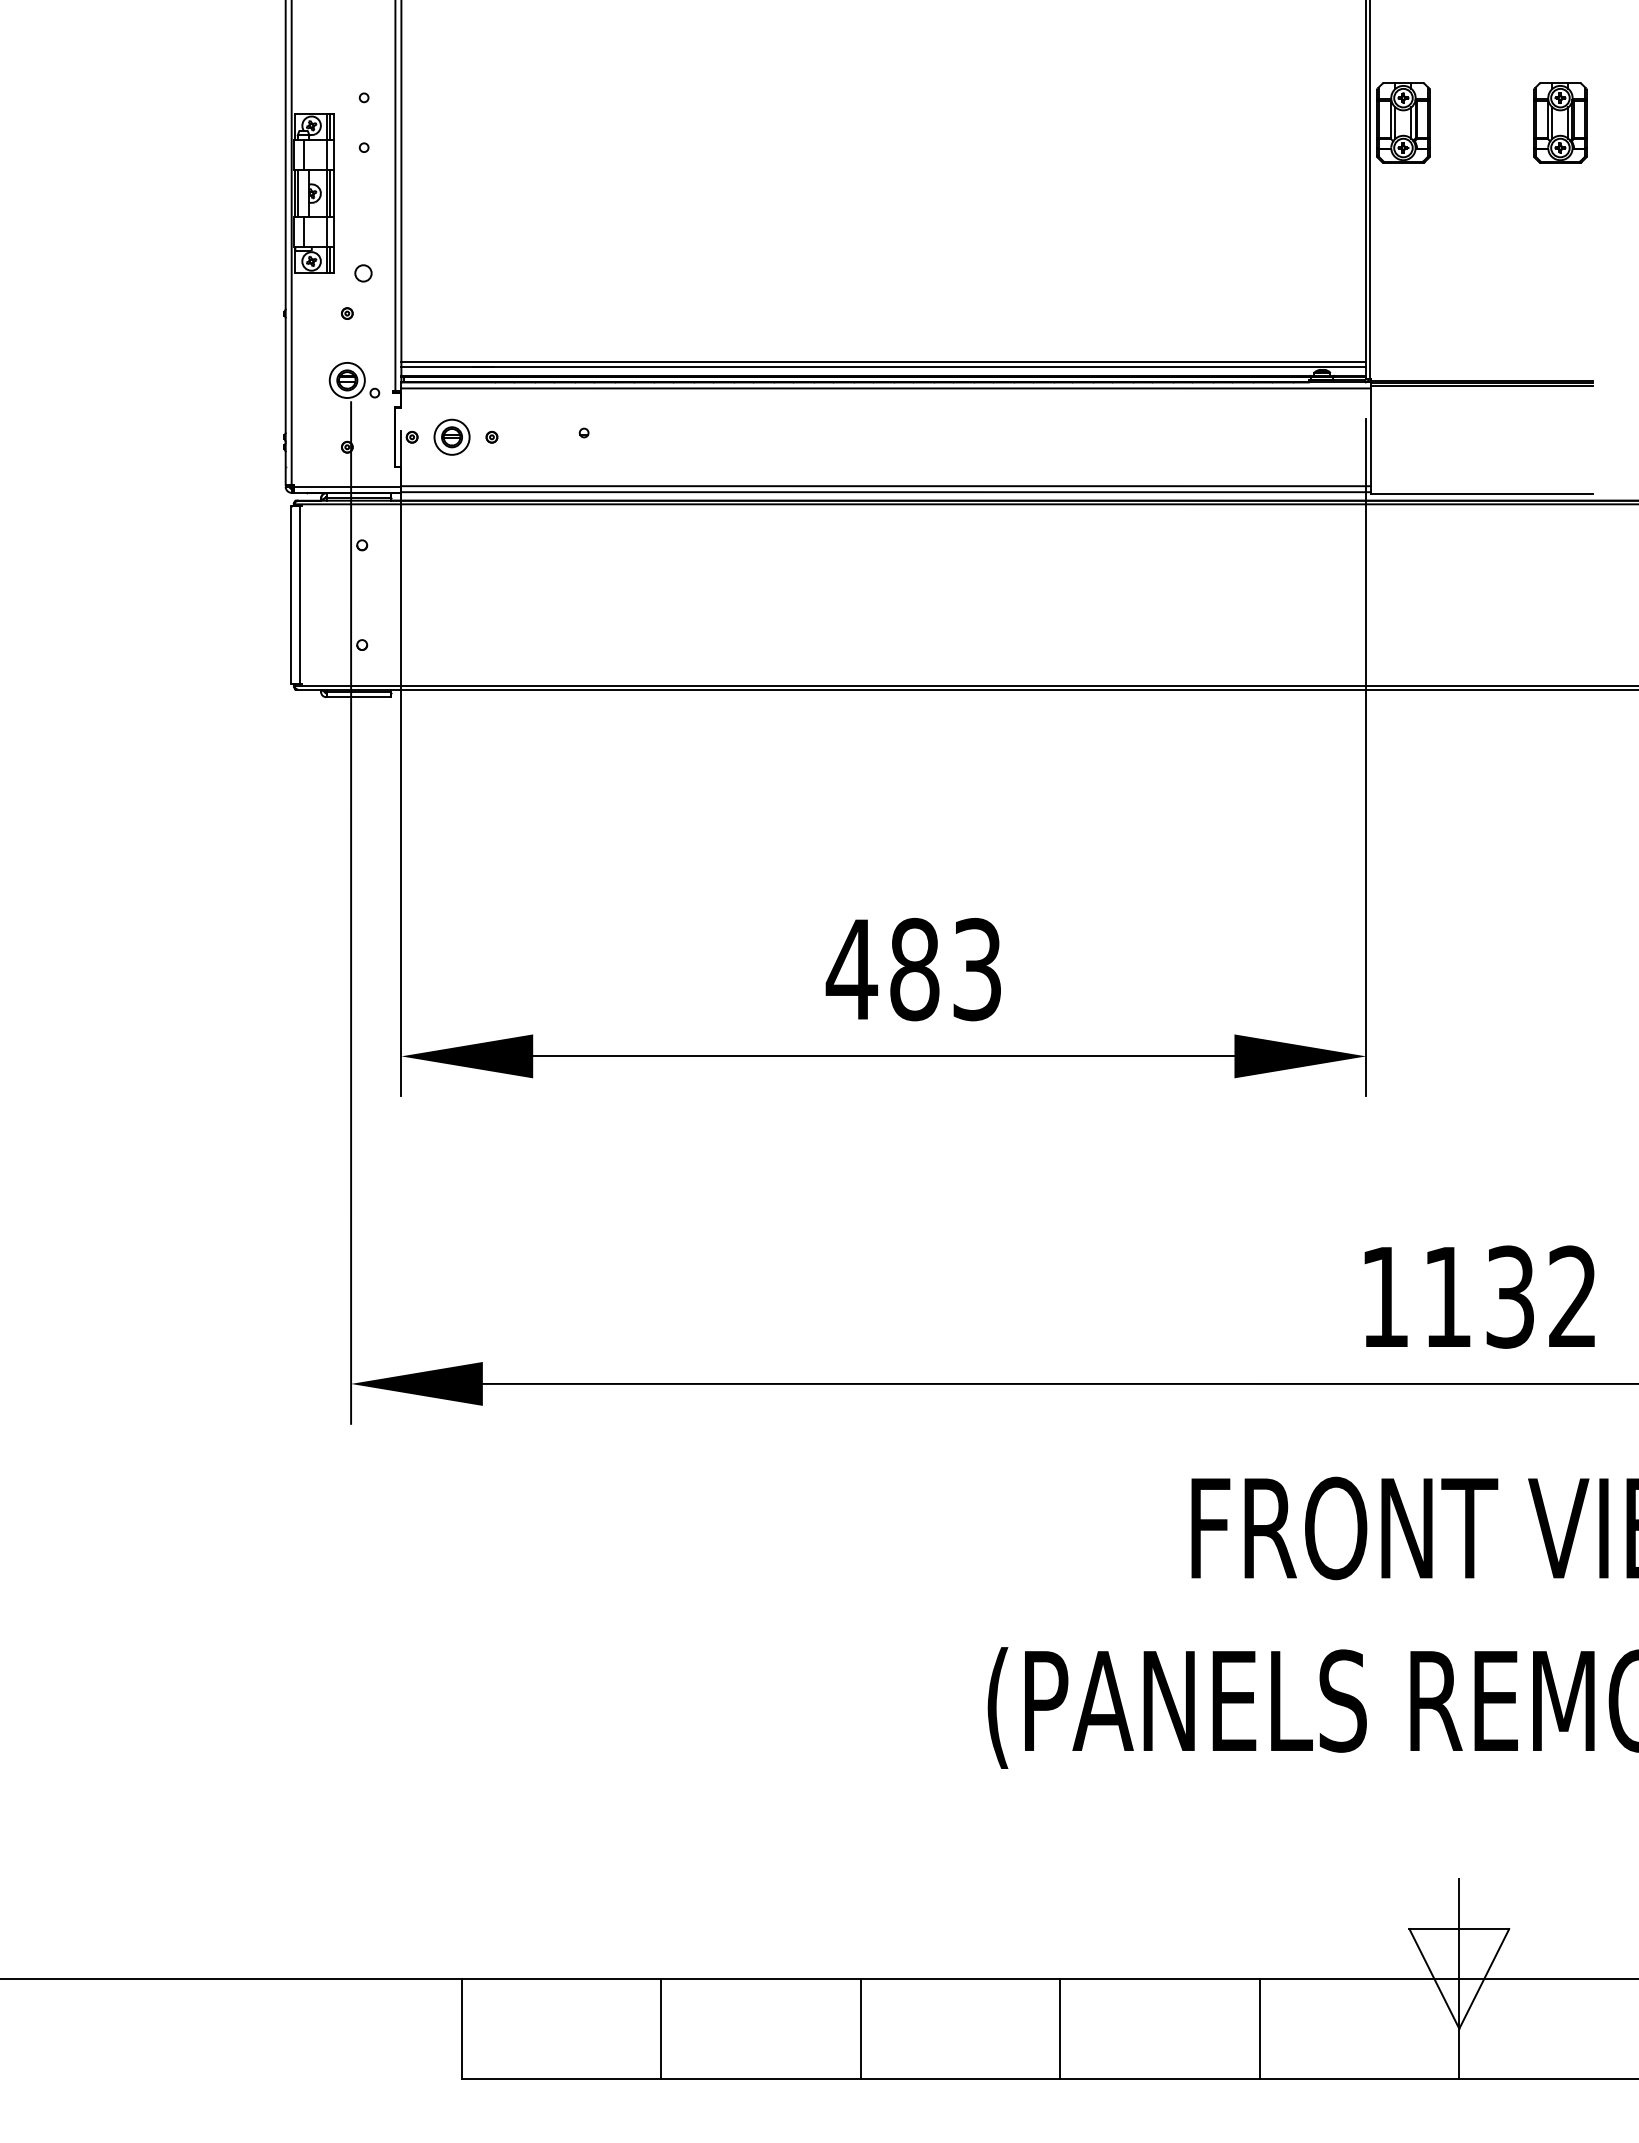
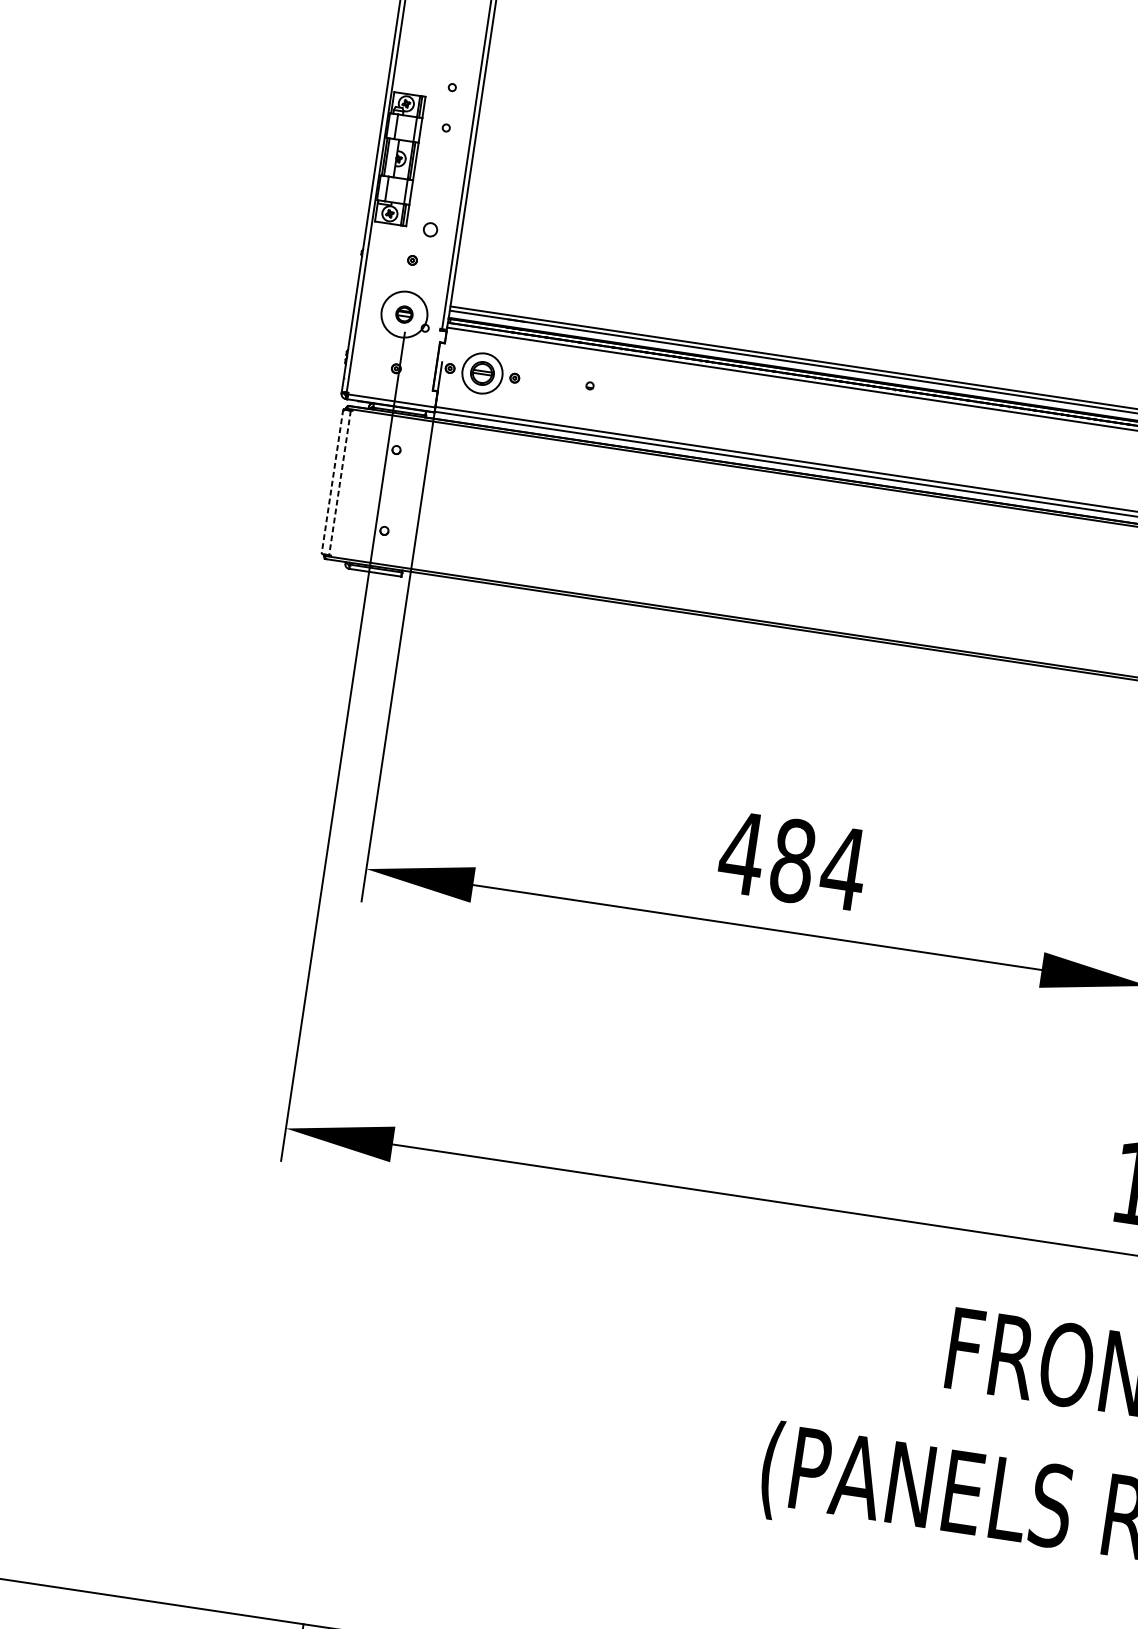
circle: (346, 380) -> (403, 314), size x1.6
part: (451, 436) -> (482, 372), size x1.4
line: (290, 595) -> (332, 482), solid -> dashed
line: (299, 595) -> (339, 483), solid -> dashed
text: (977, 969) -> (843, 868), 483 -> 484

